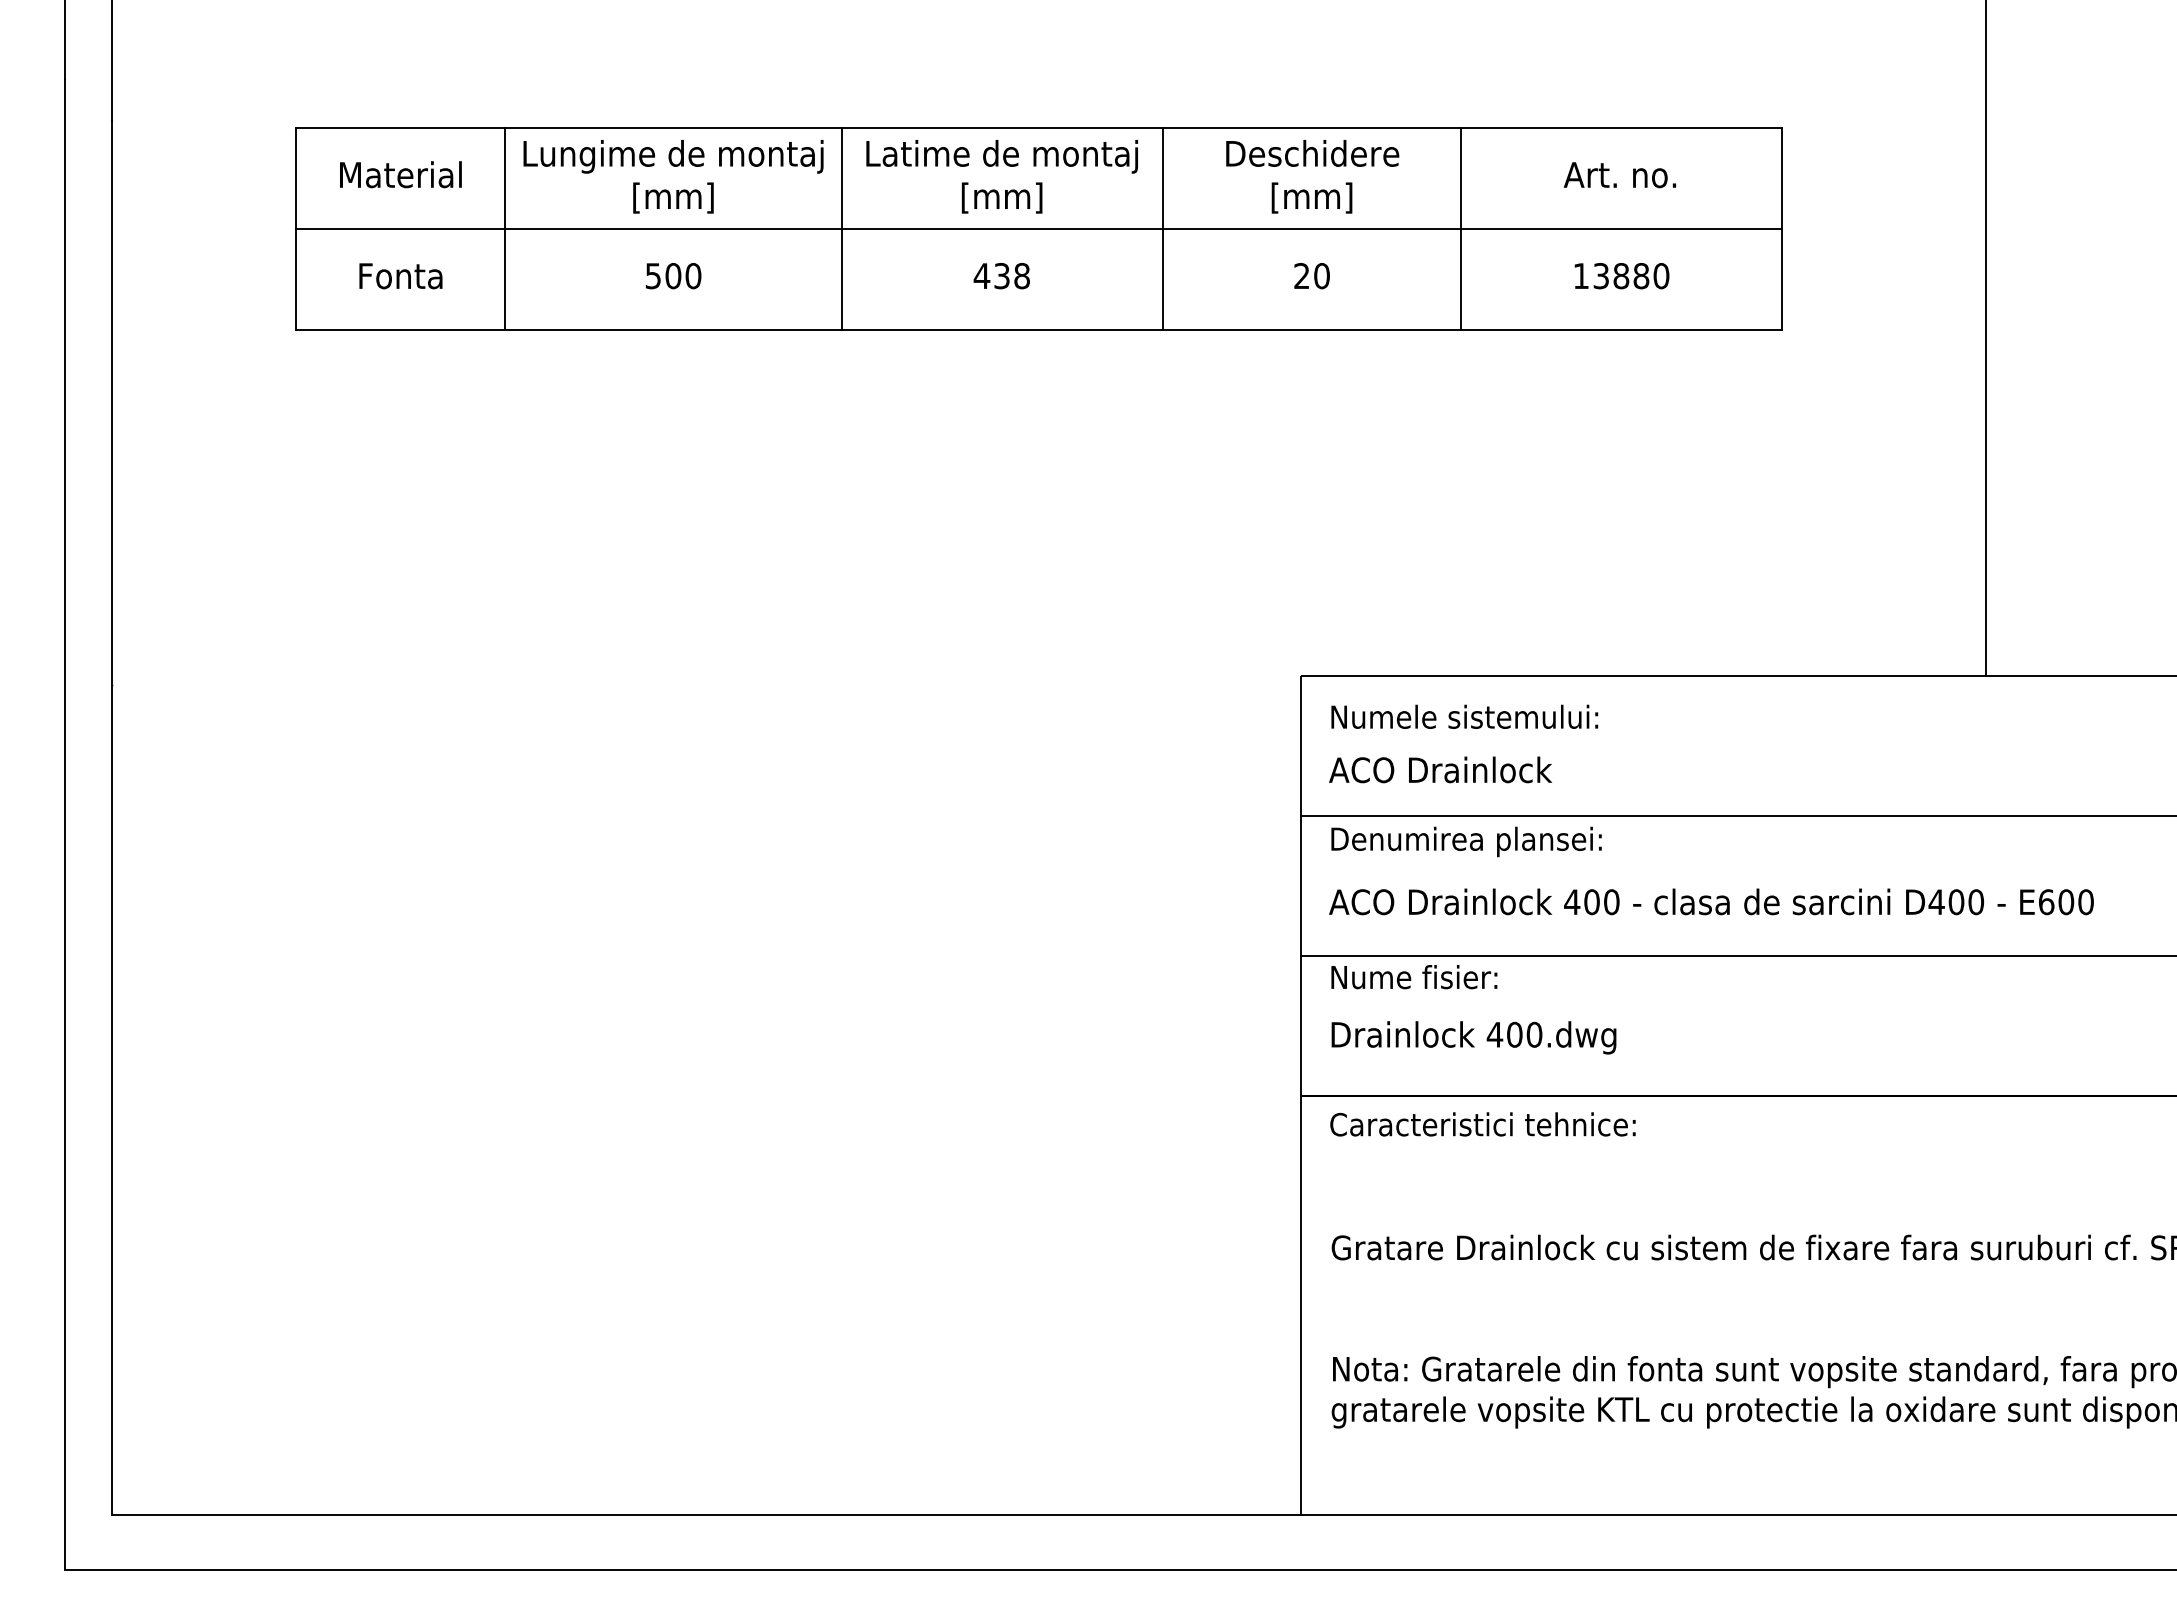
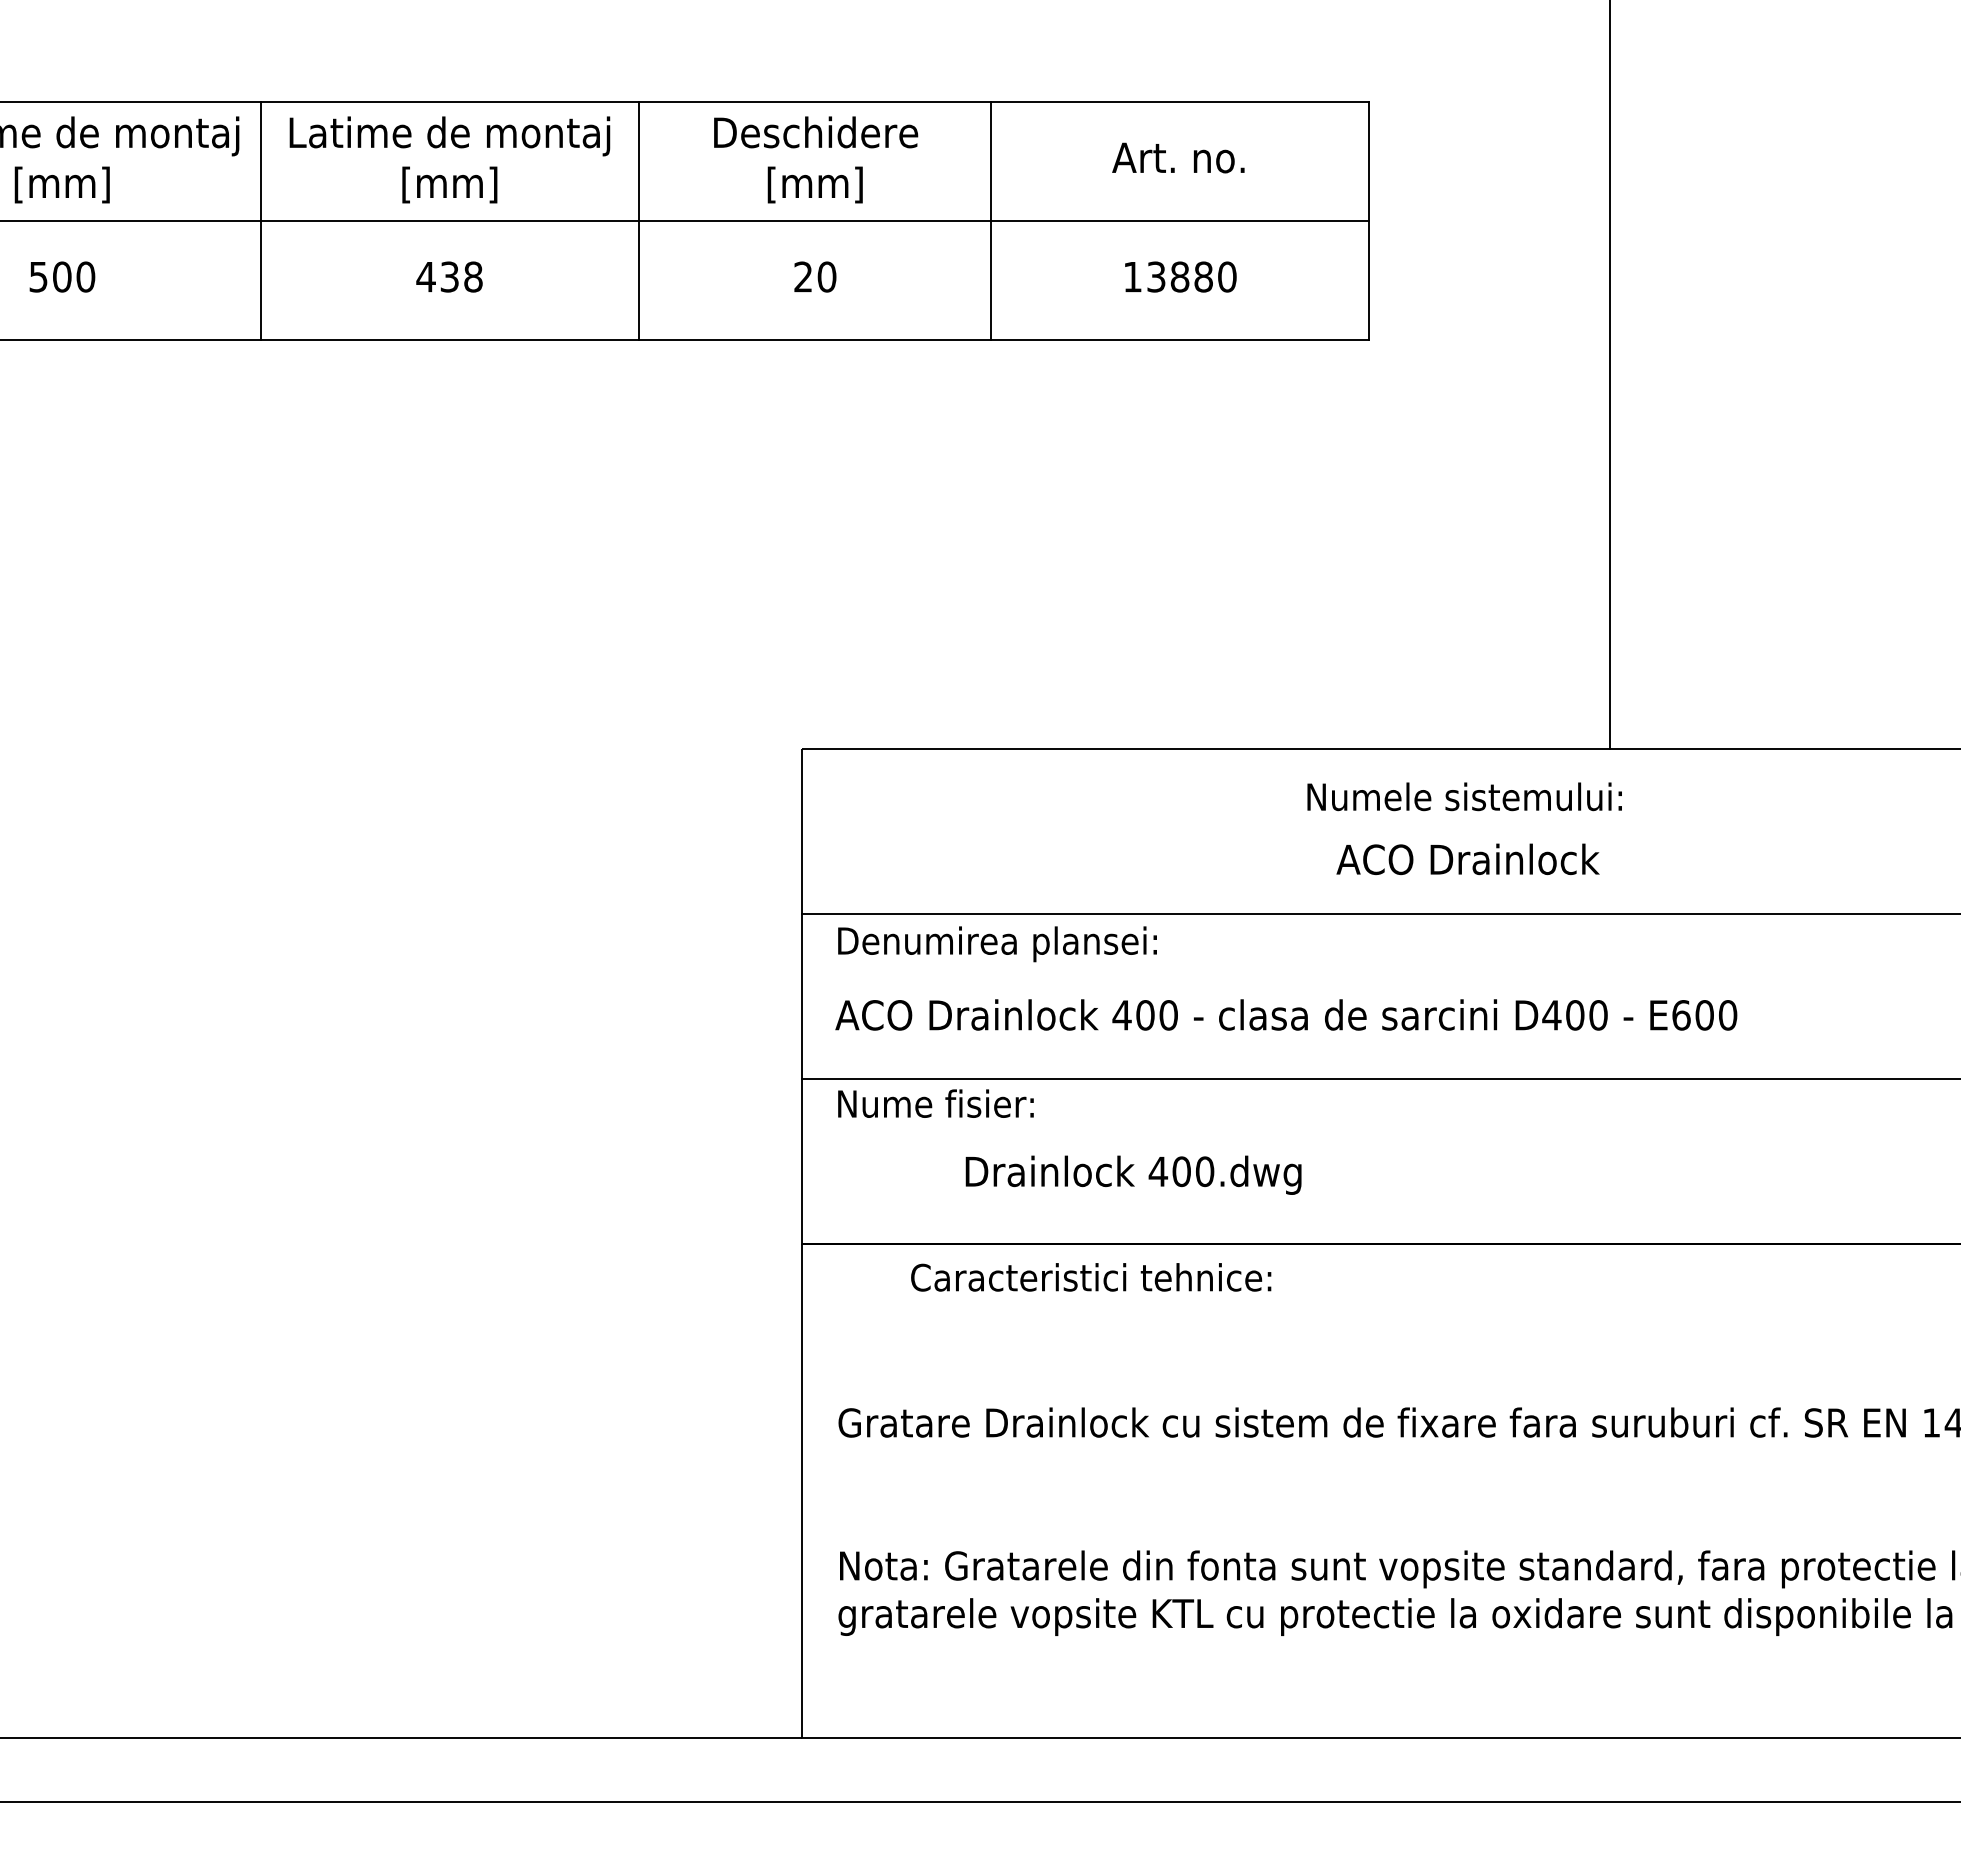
text: (1464, 716) -> (1464, 796), moved
text: (1440, 769) -> (1467, 858), moved
text: (1473, 1037) -> (1133, 1174), moved
text: (1482, 1124) -> (1090, 1277), moved

